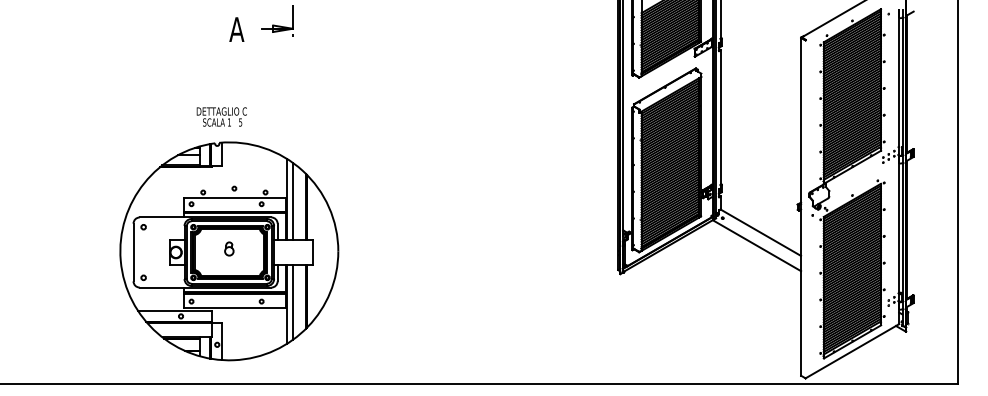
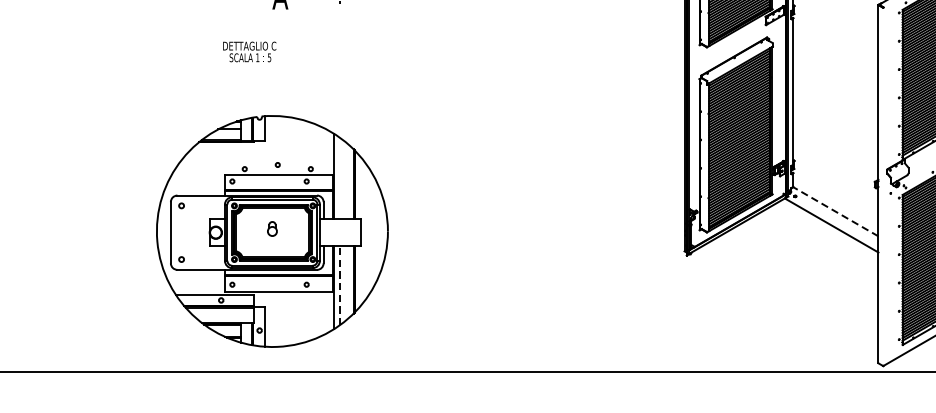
text: (221, 116) -> (249, 51), moved
line: (293, 200) -> (340, 177), removed
line: (760, 232) -> (835, 211), solid -> dashed
line: (293, 302) -> (340, 285), solid -> dashed

